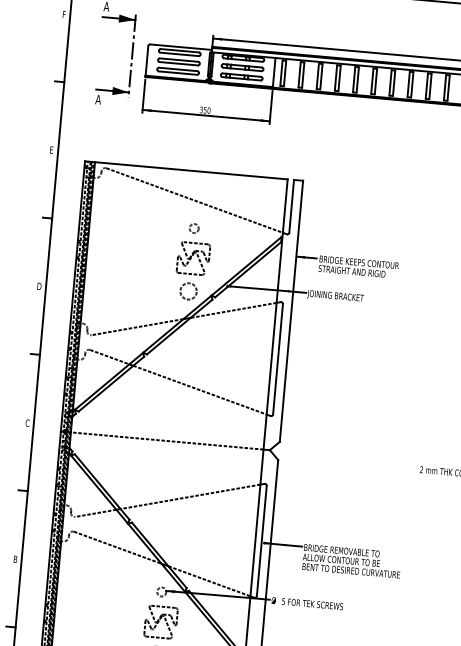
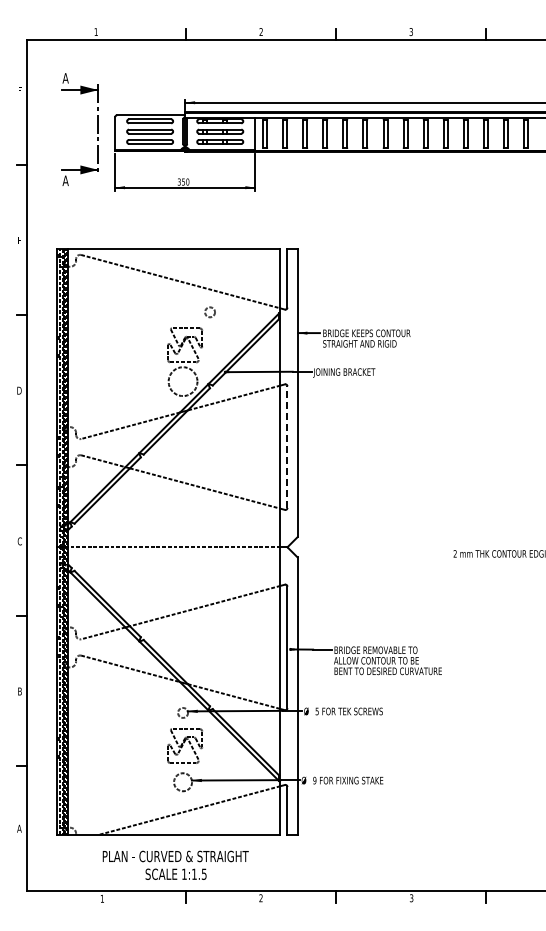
circle: (193, 228) -> (209, 312), moved
circle: (189, 291) -> (183, 381), size x1.6
line: (278, 359) -> (287, 447), solid -> dashed

